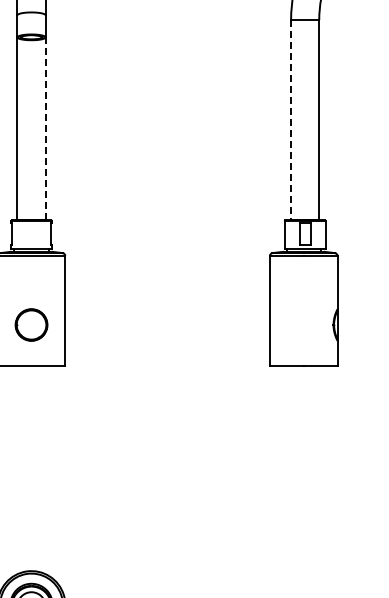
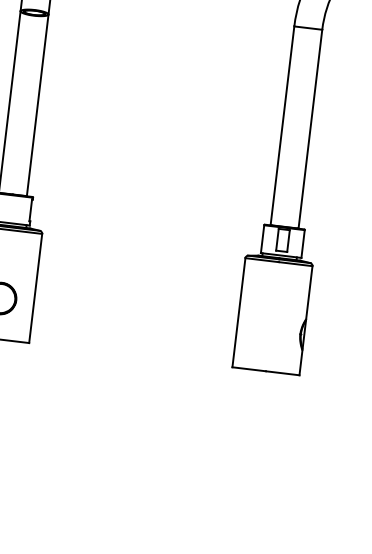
line: (291, 120) -> (282, 126), dashed -> solid
line: (45, 128) -> (37, 105), dashed -> solid

